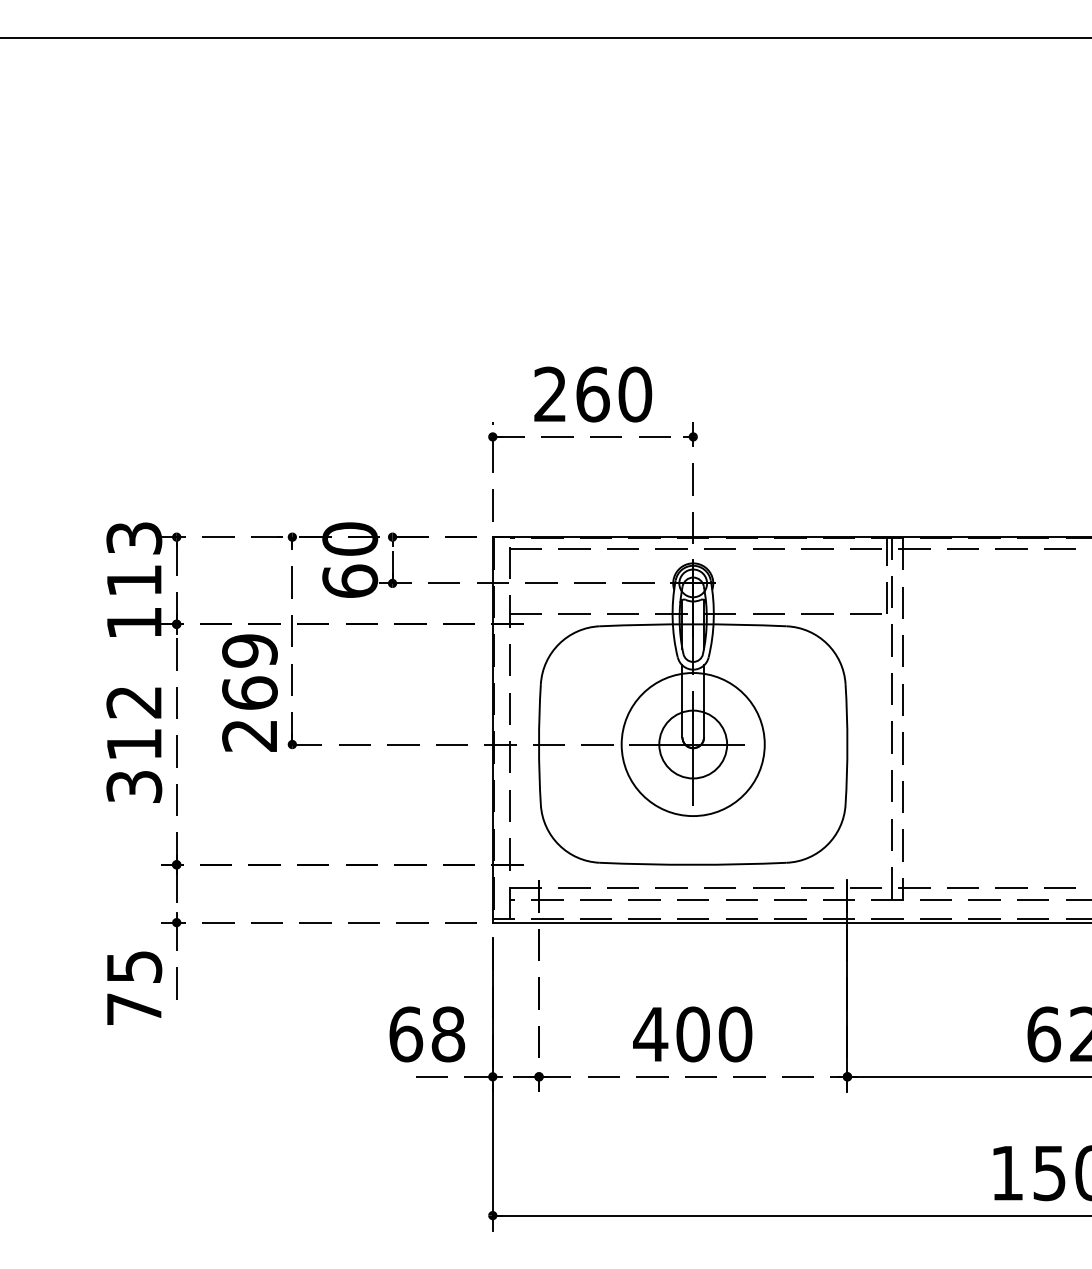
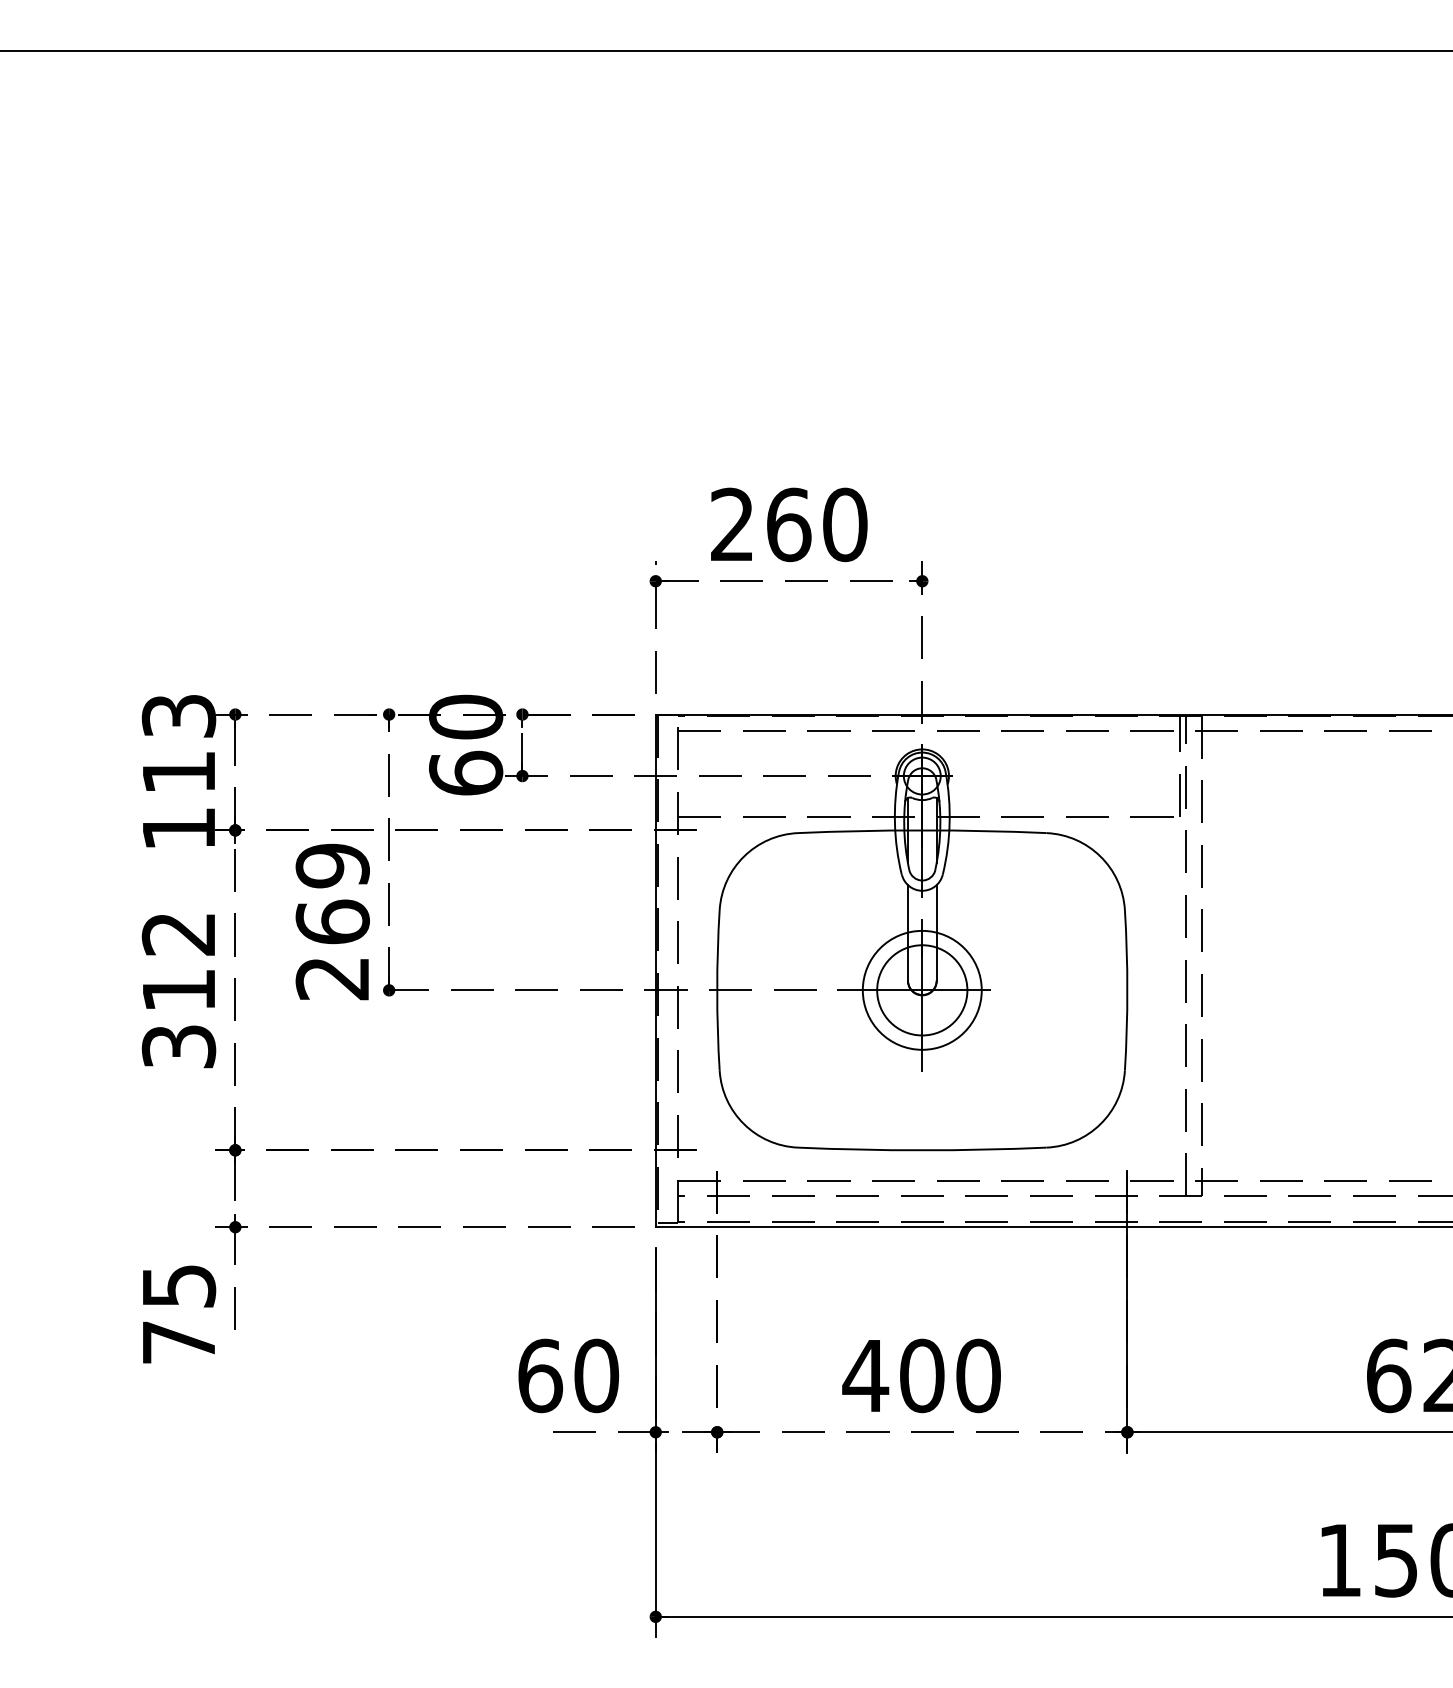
circle: (692, 743) -> (921, 989), size x0.62
text: (448, 1034) -> (596, 1375), 68 -> 60

